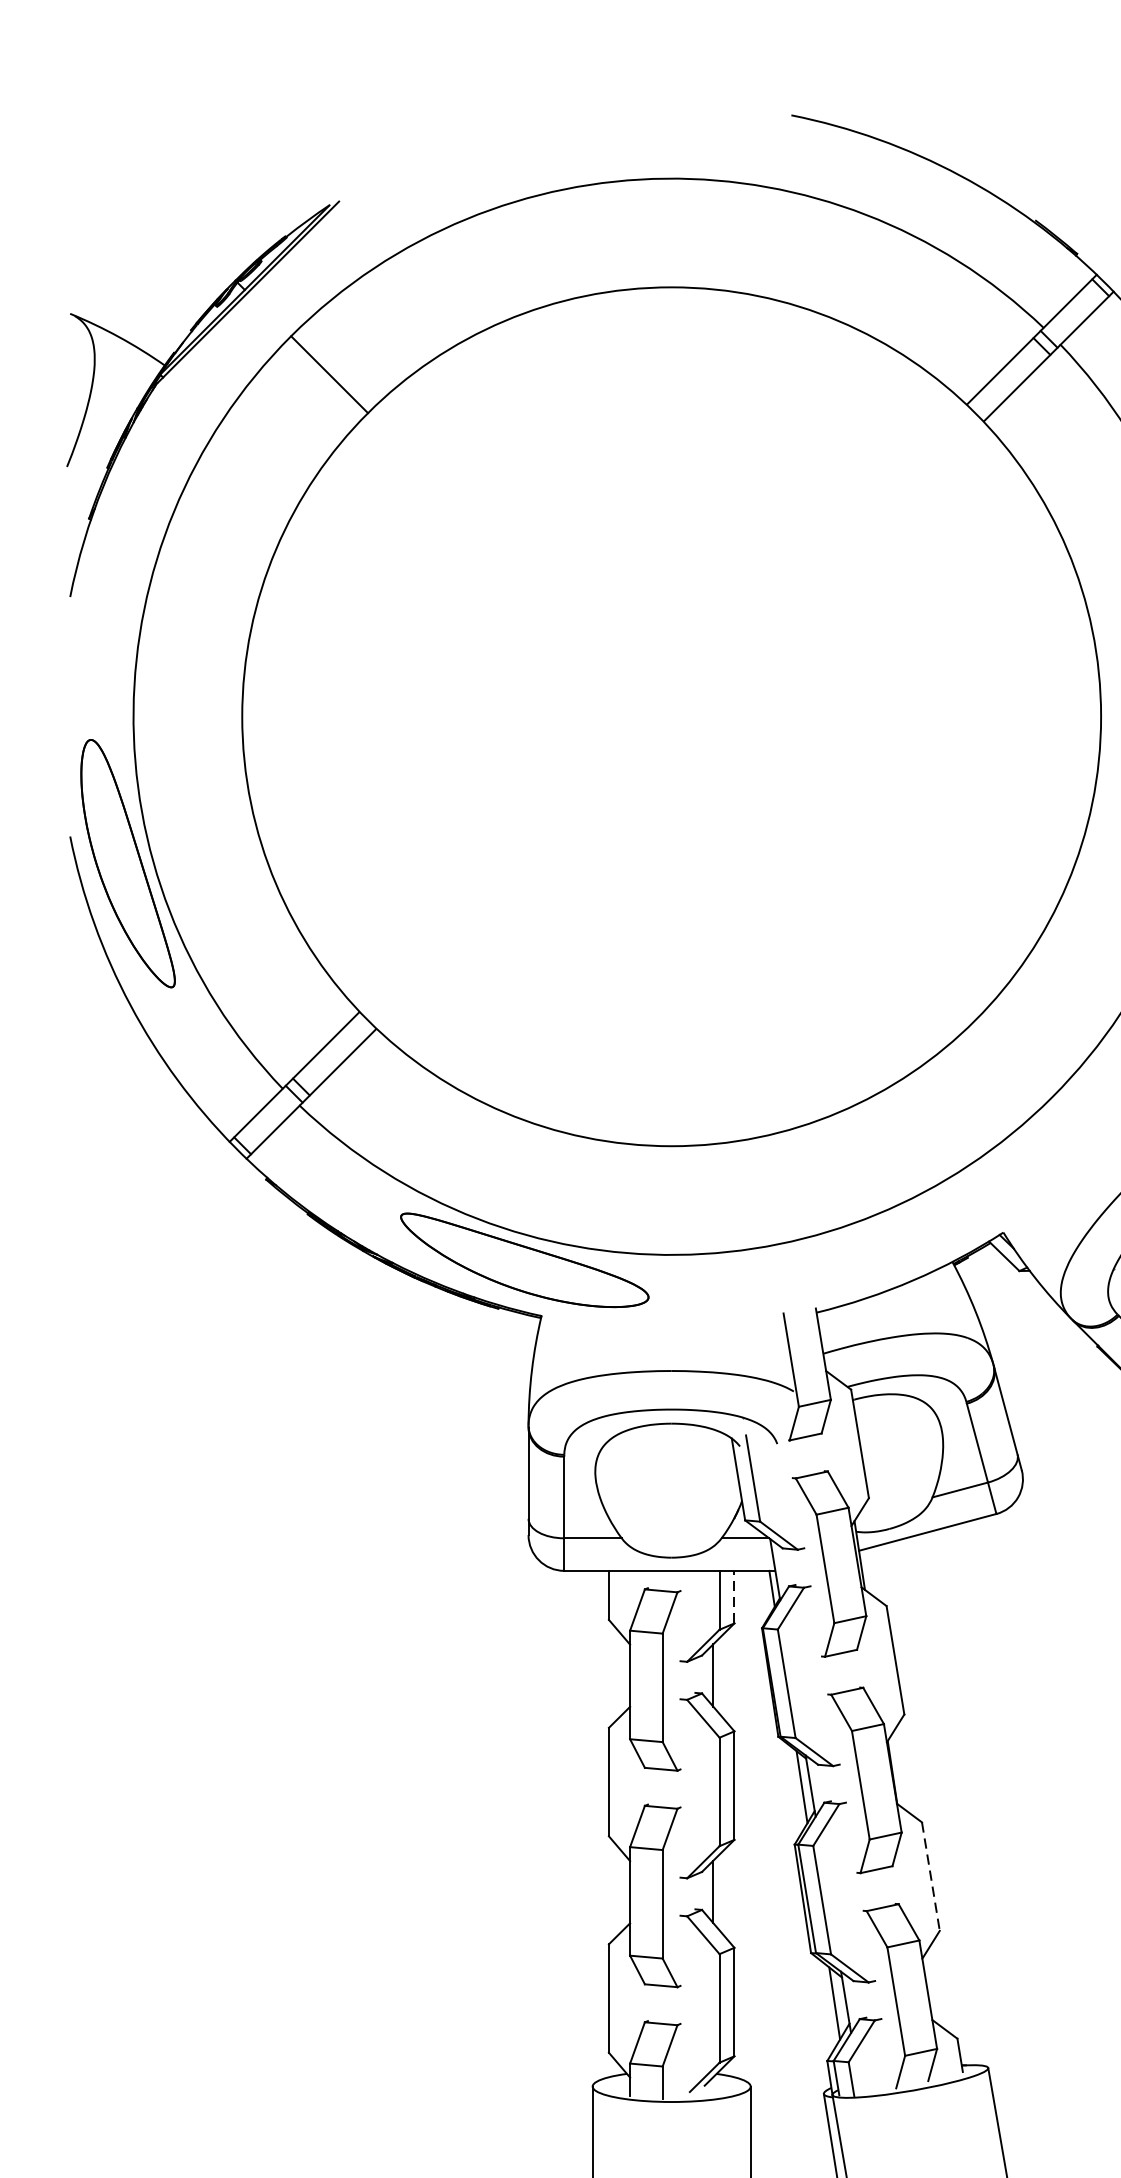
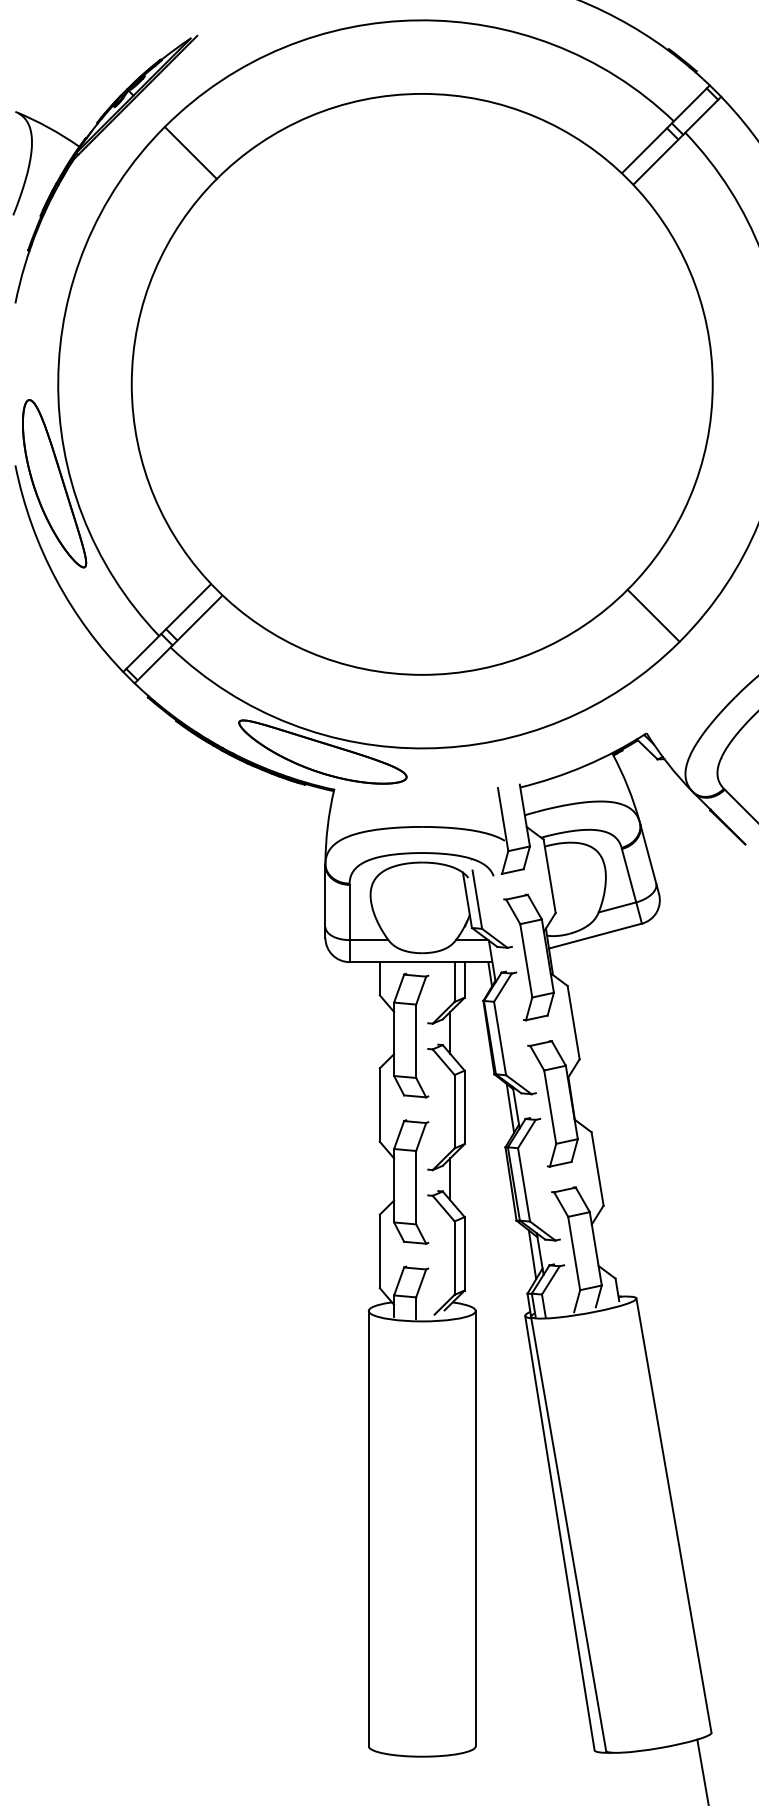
line: (1013, 1058) -> (653, 615), added
line: (734, 1596) -> (464, 979), dashed -> solid
line: (930, 1877) -> (597, 1169), dashed -> solid

